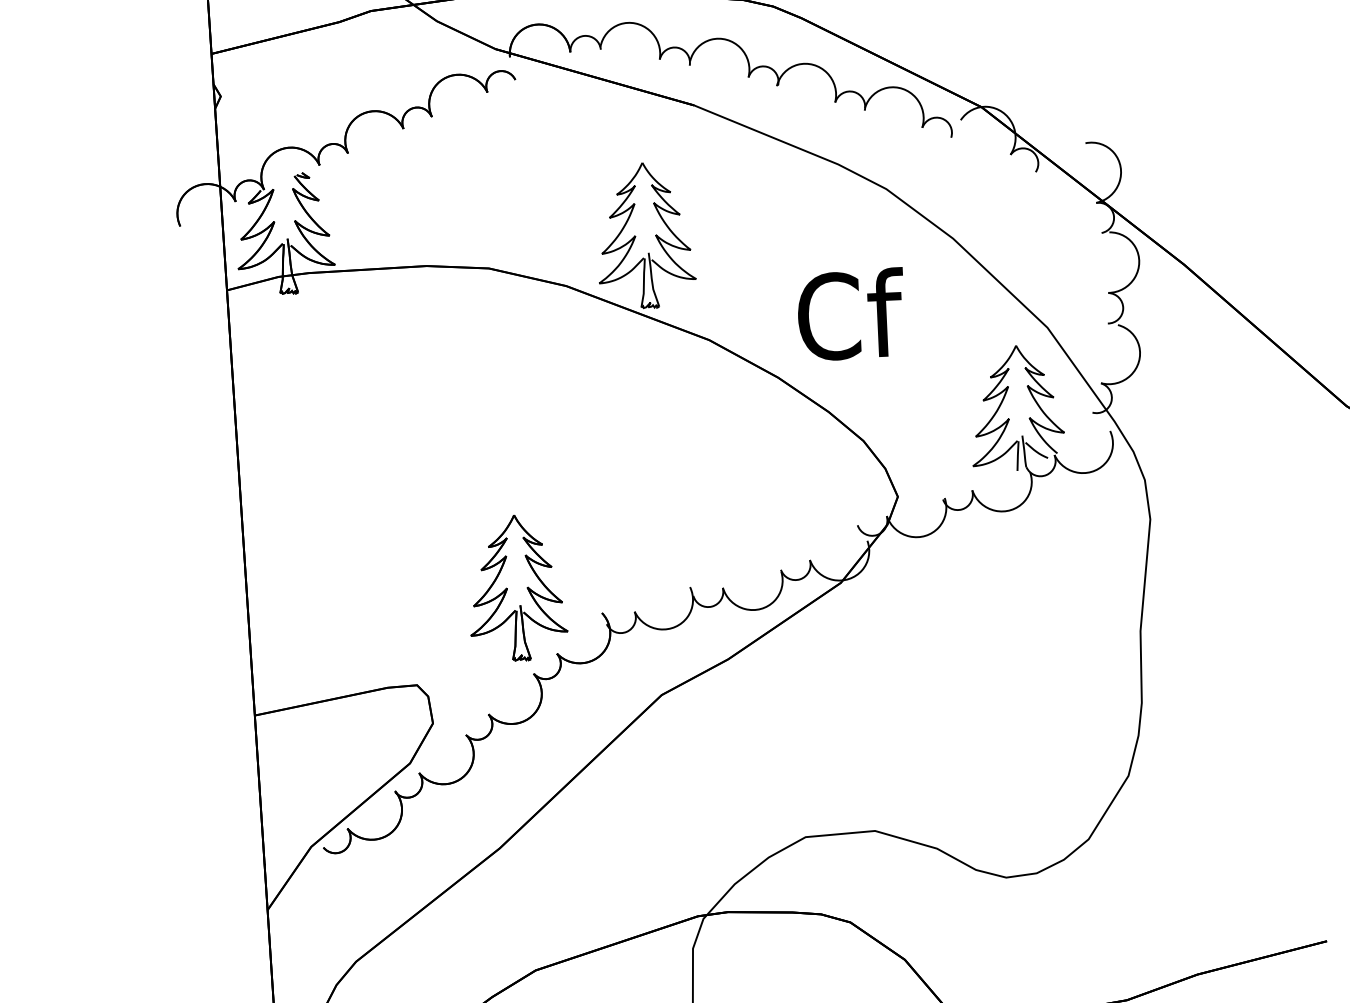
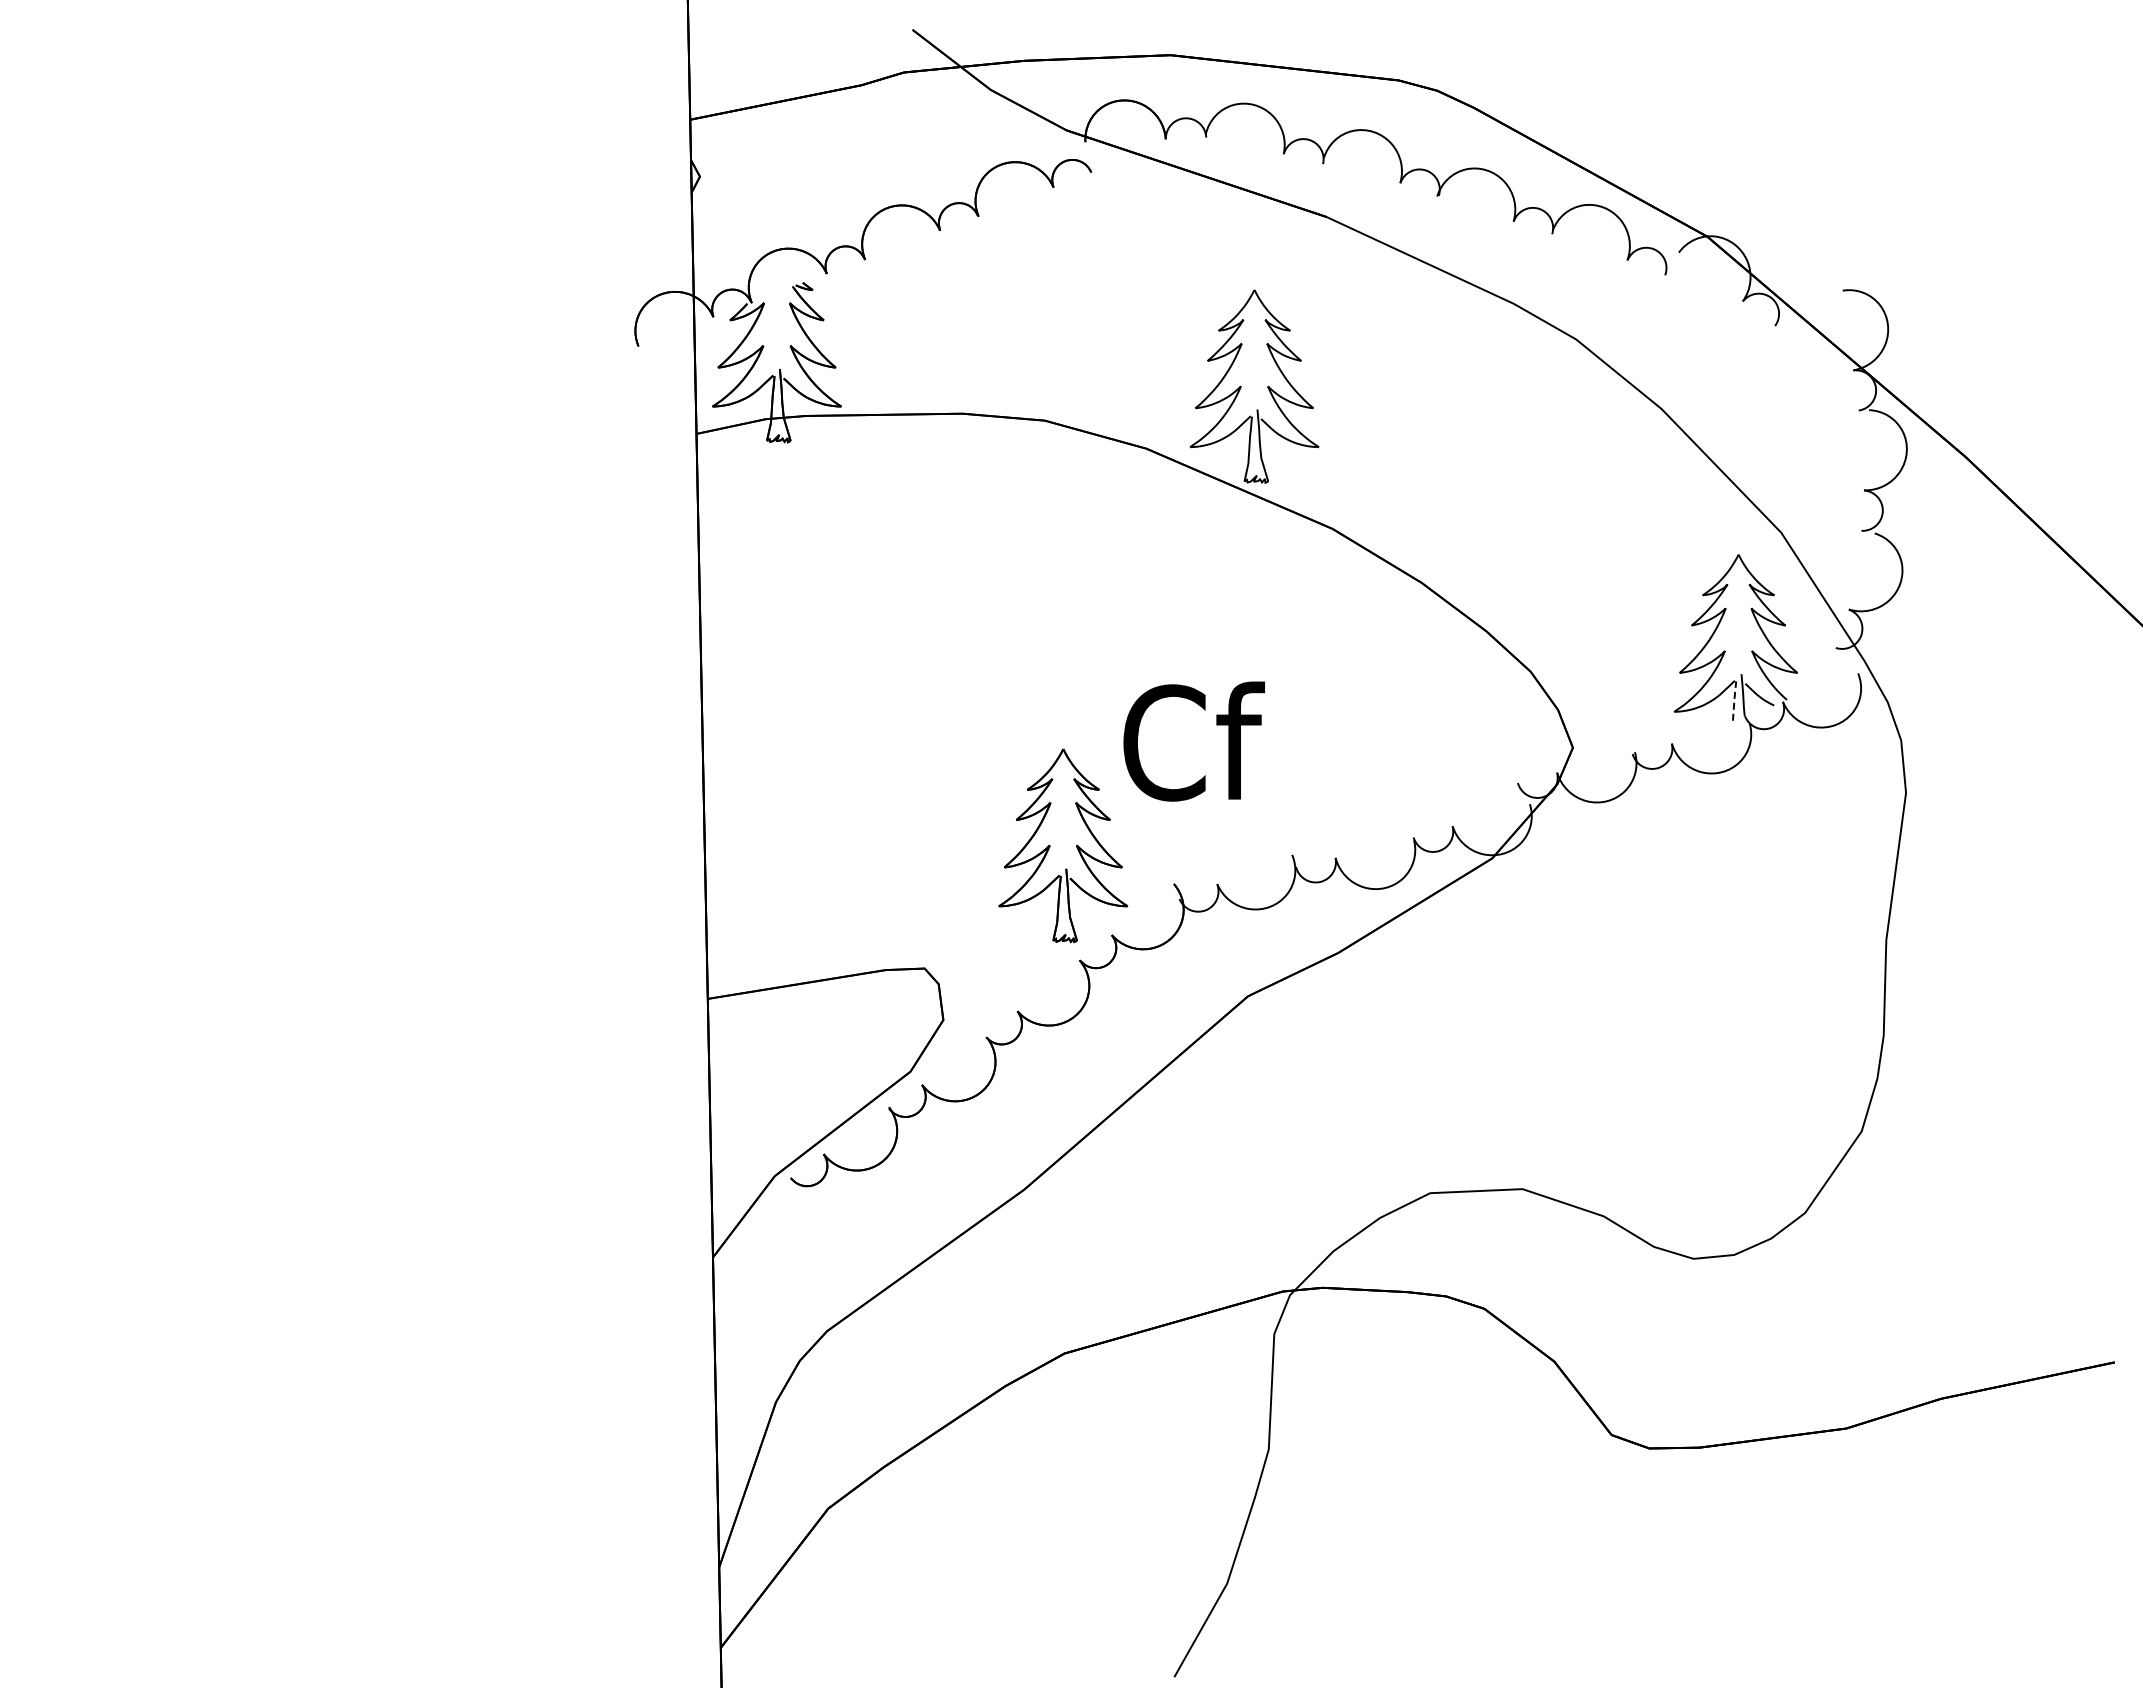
text: (850, 314) -> (1193, 741), moved
line: (1017, 455) -> (1734, 700), solid -> dashed

